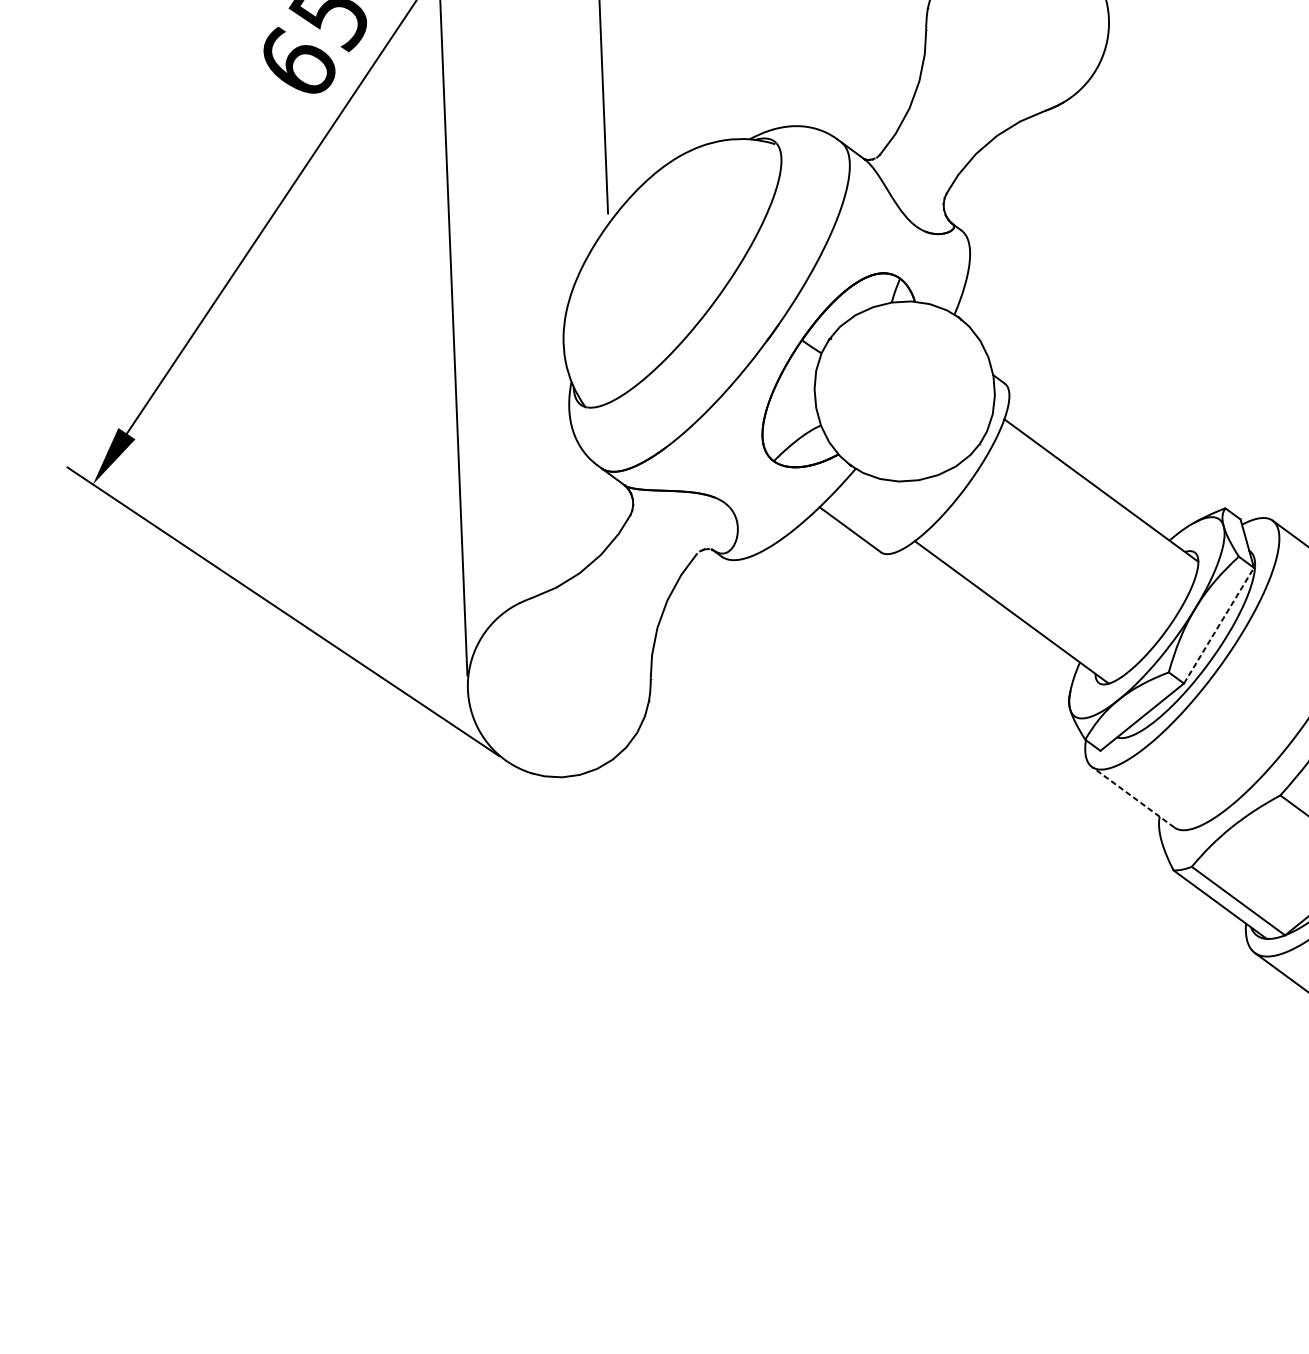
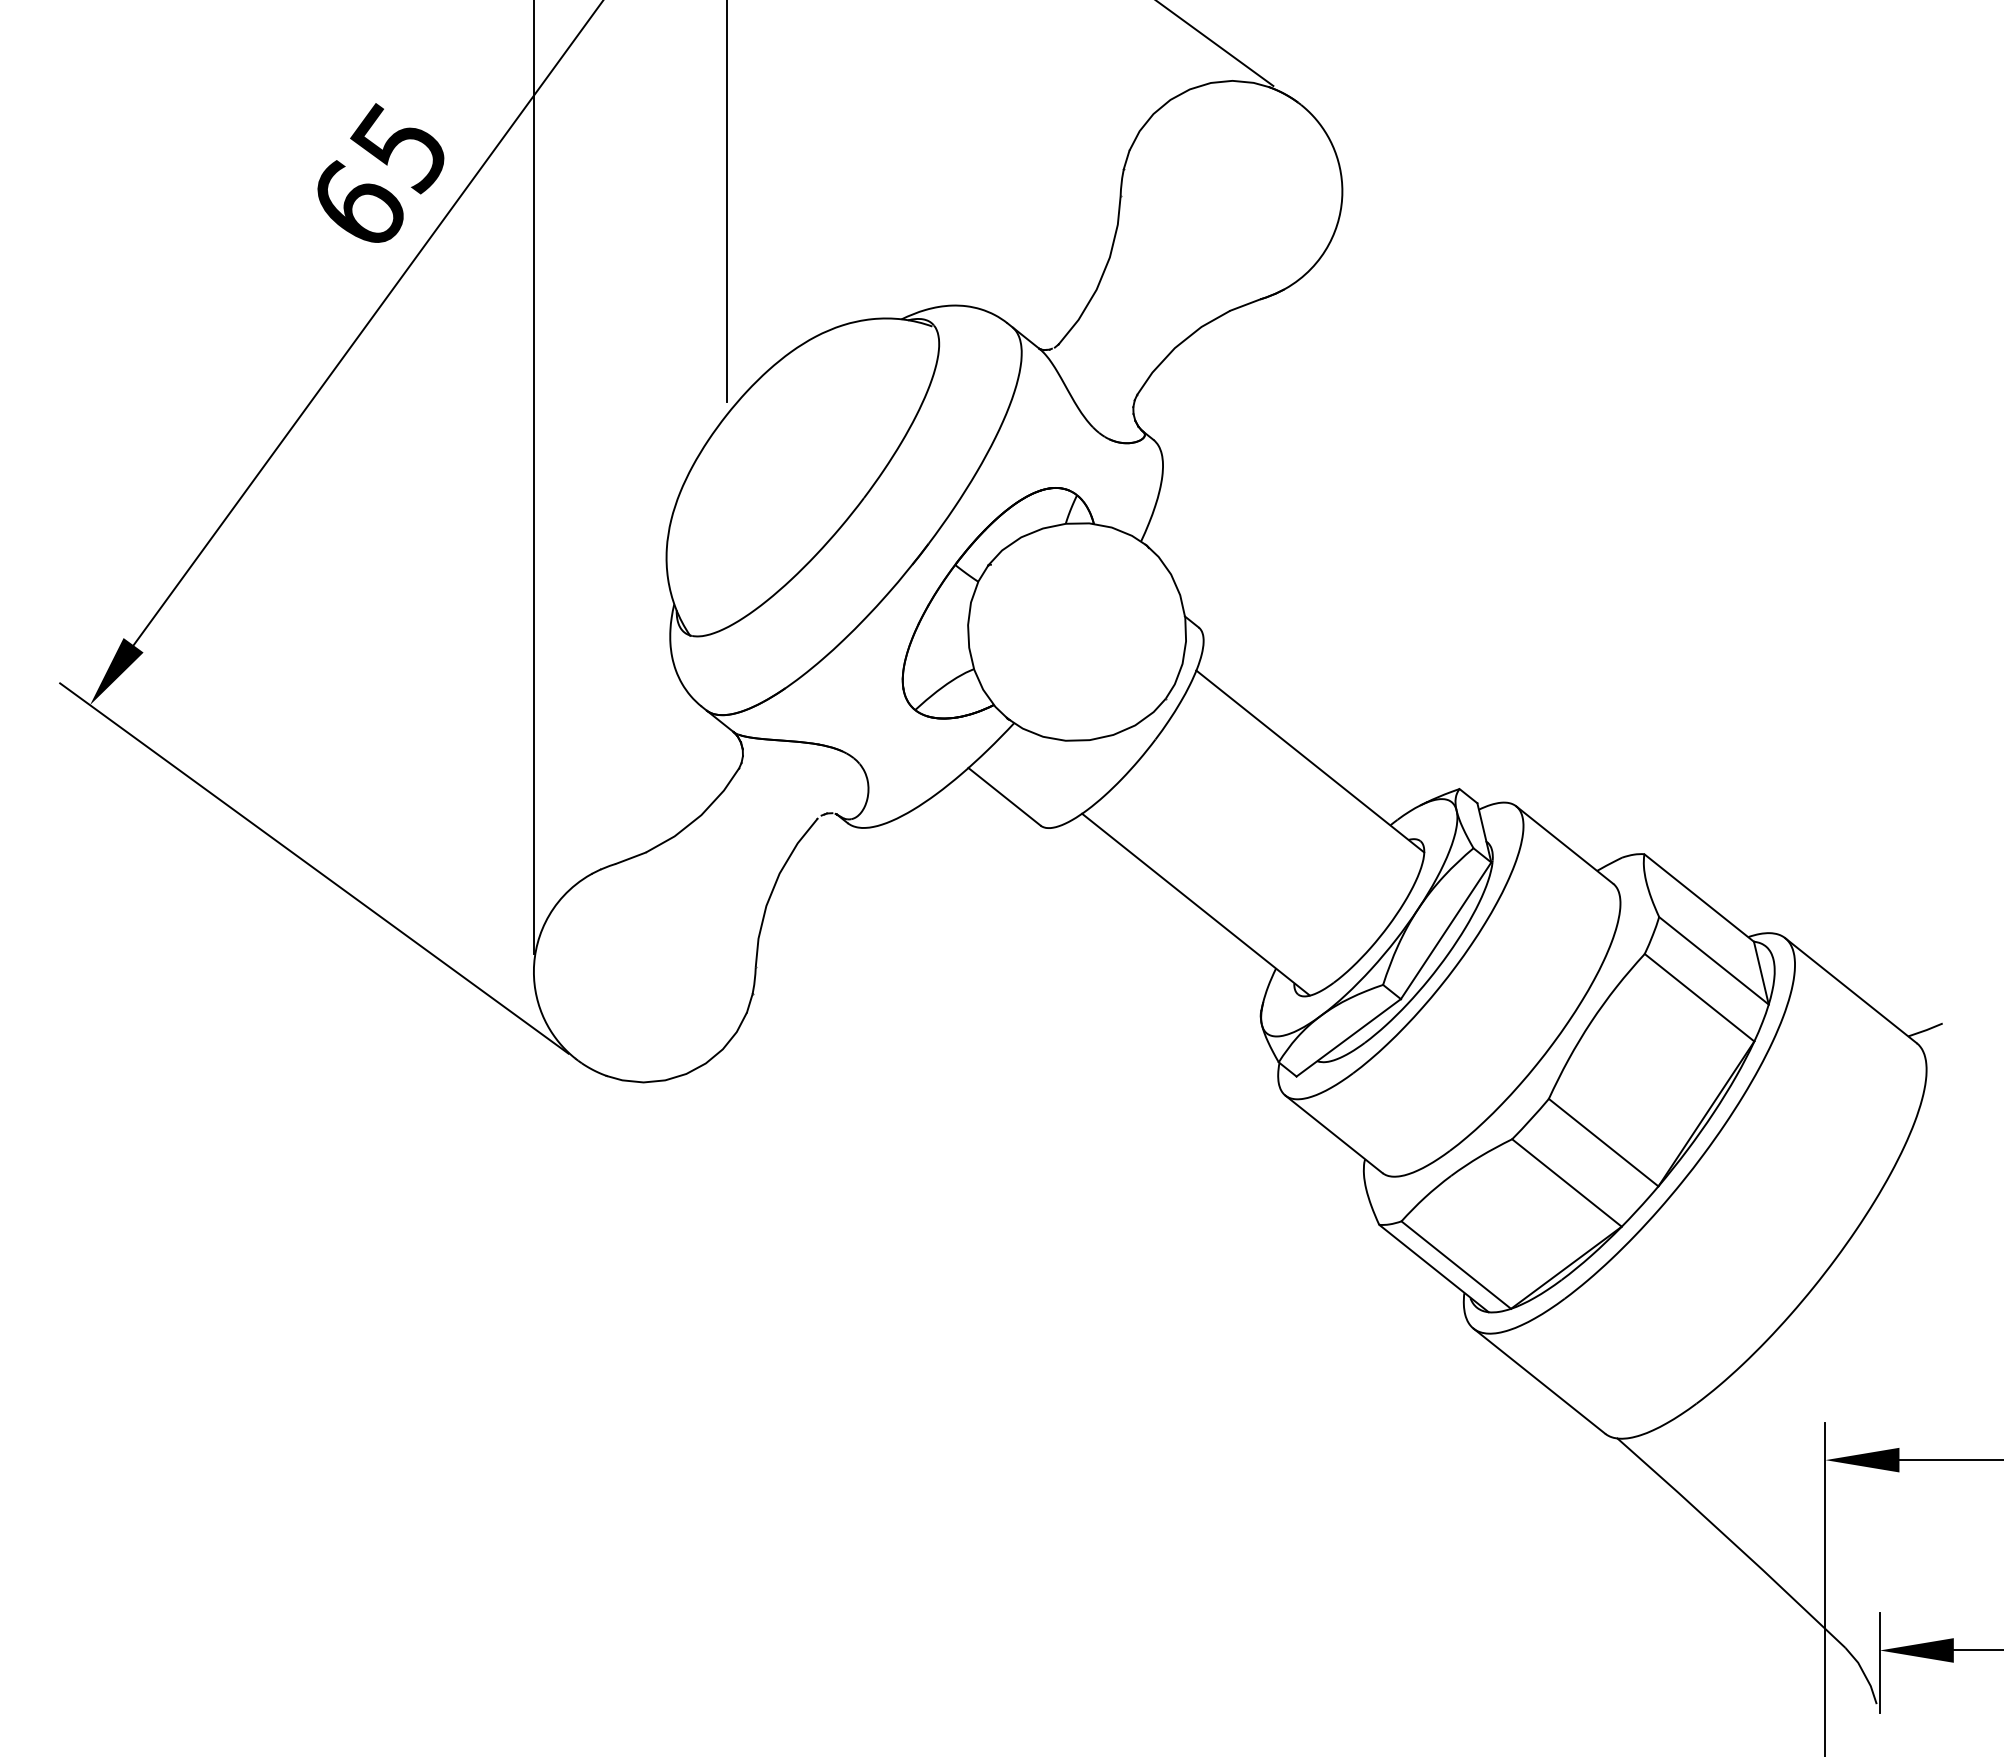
line: (1219, 625) -> (1446, 930), dashed -> solid
line: (1132, 796) -> (1333, 1133), dashed -> solid

